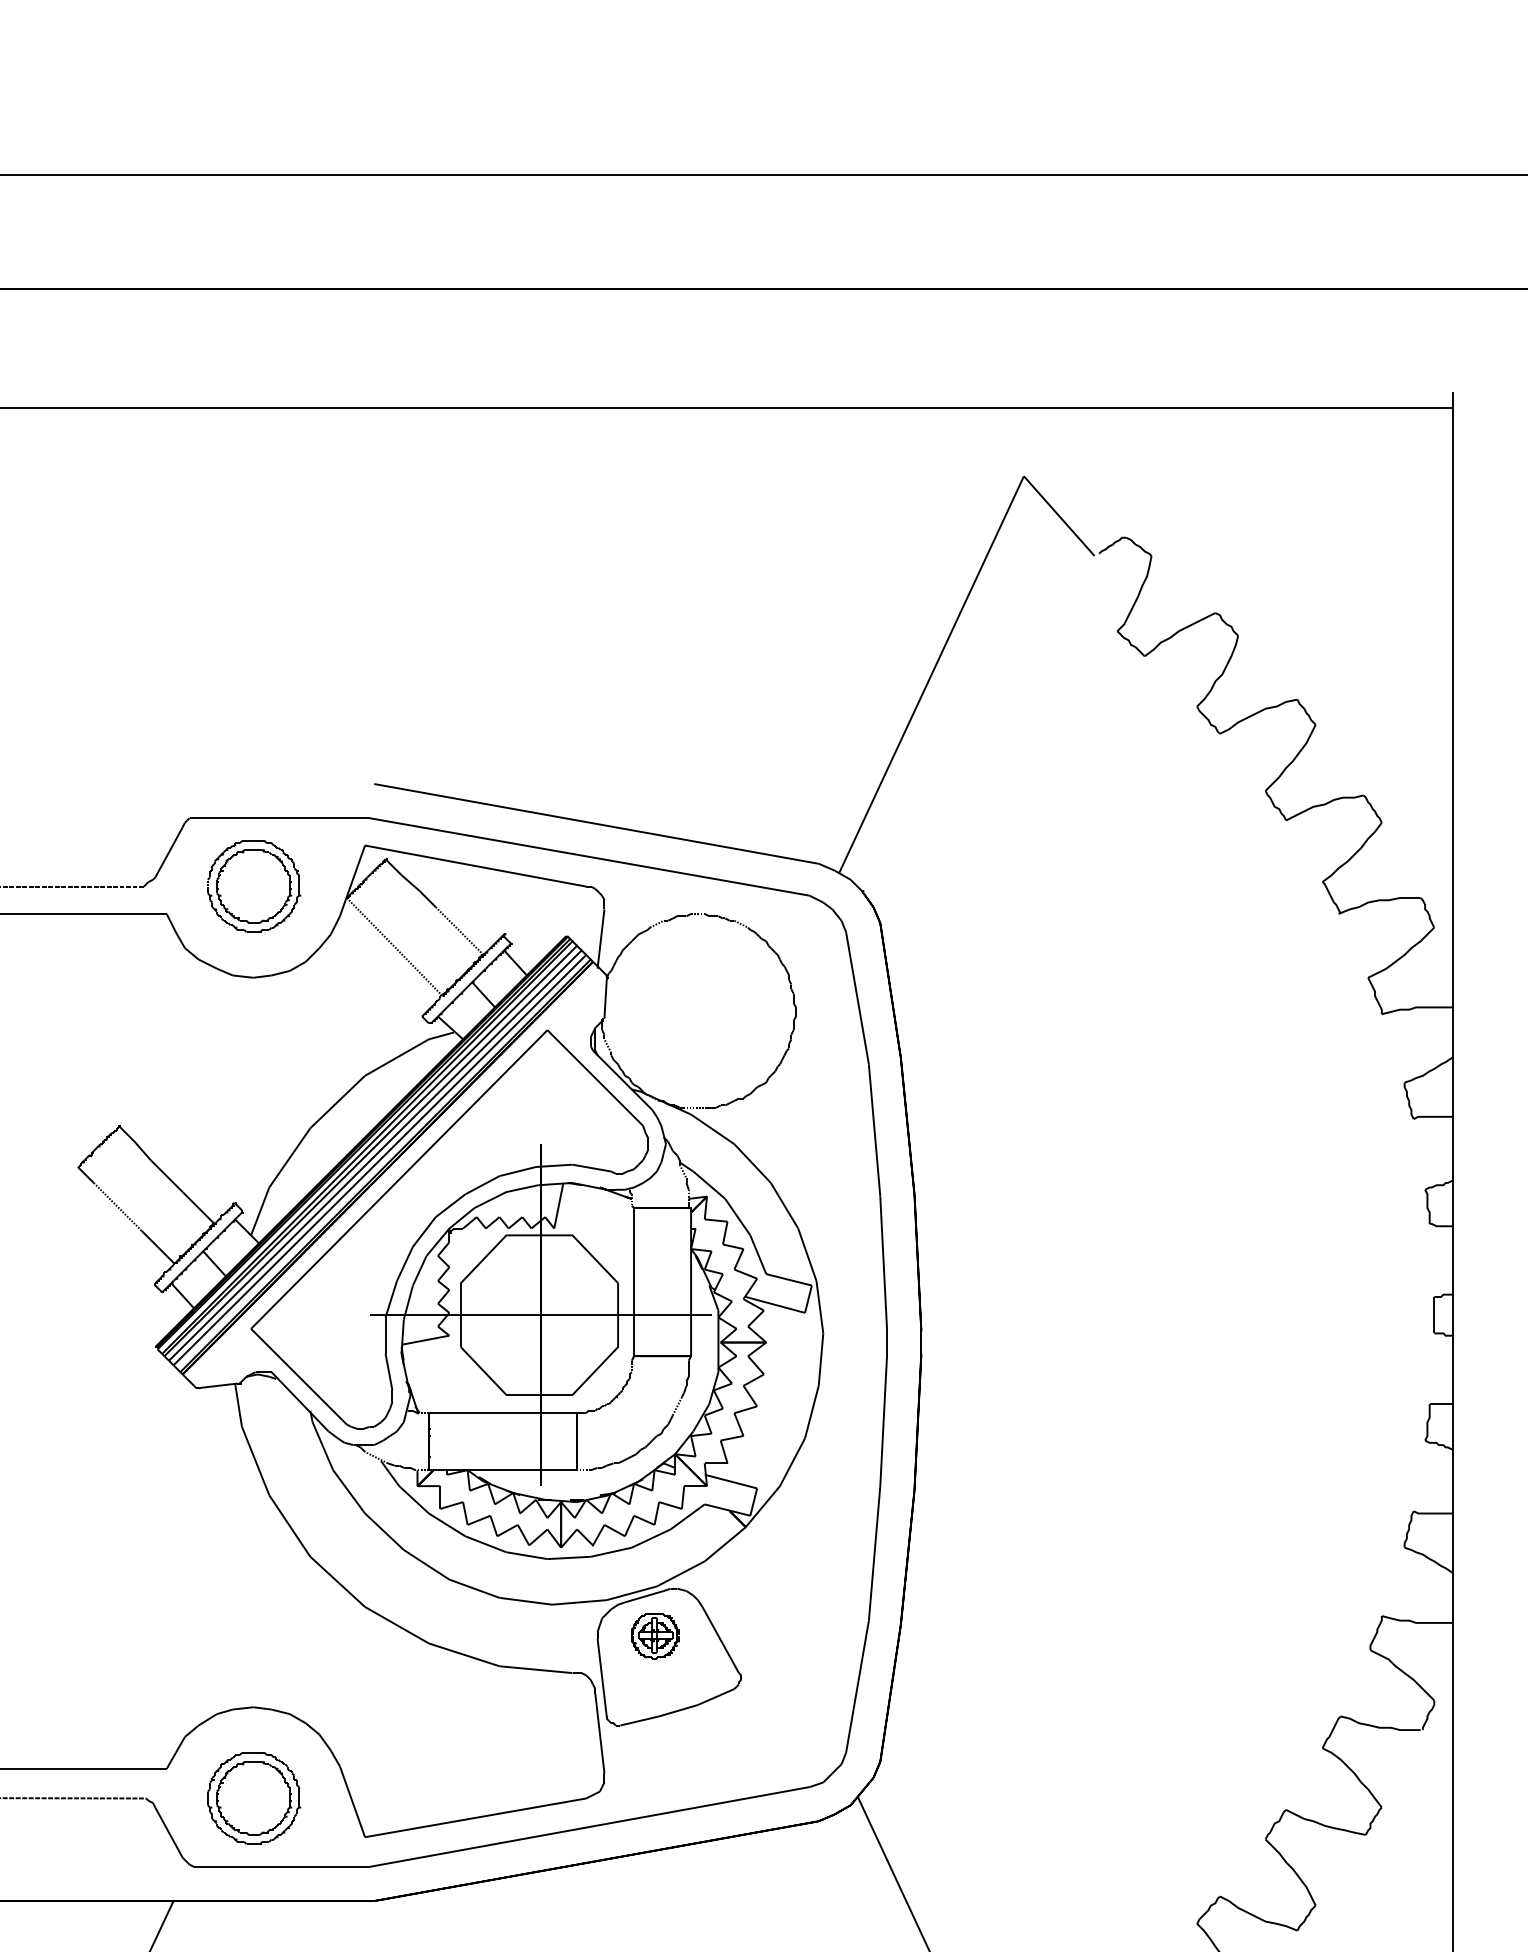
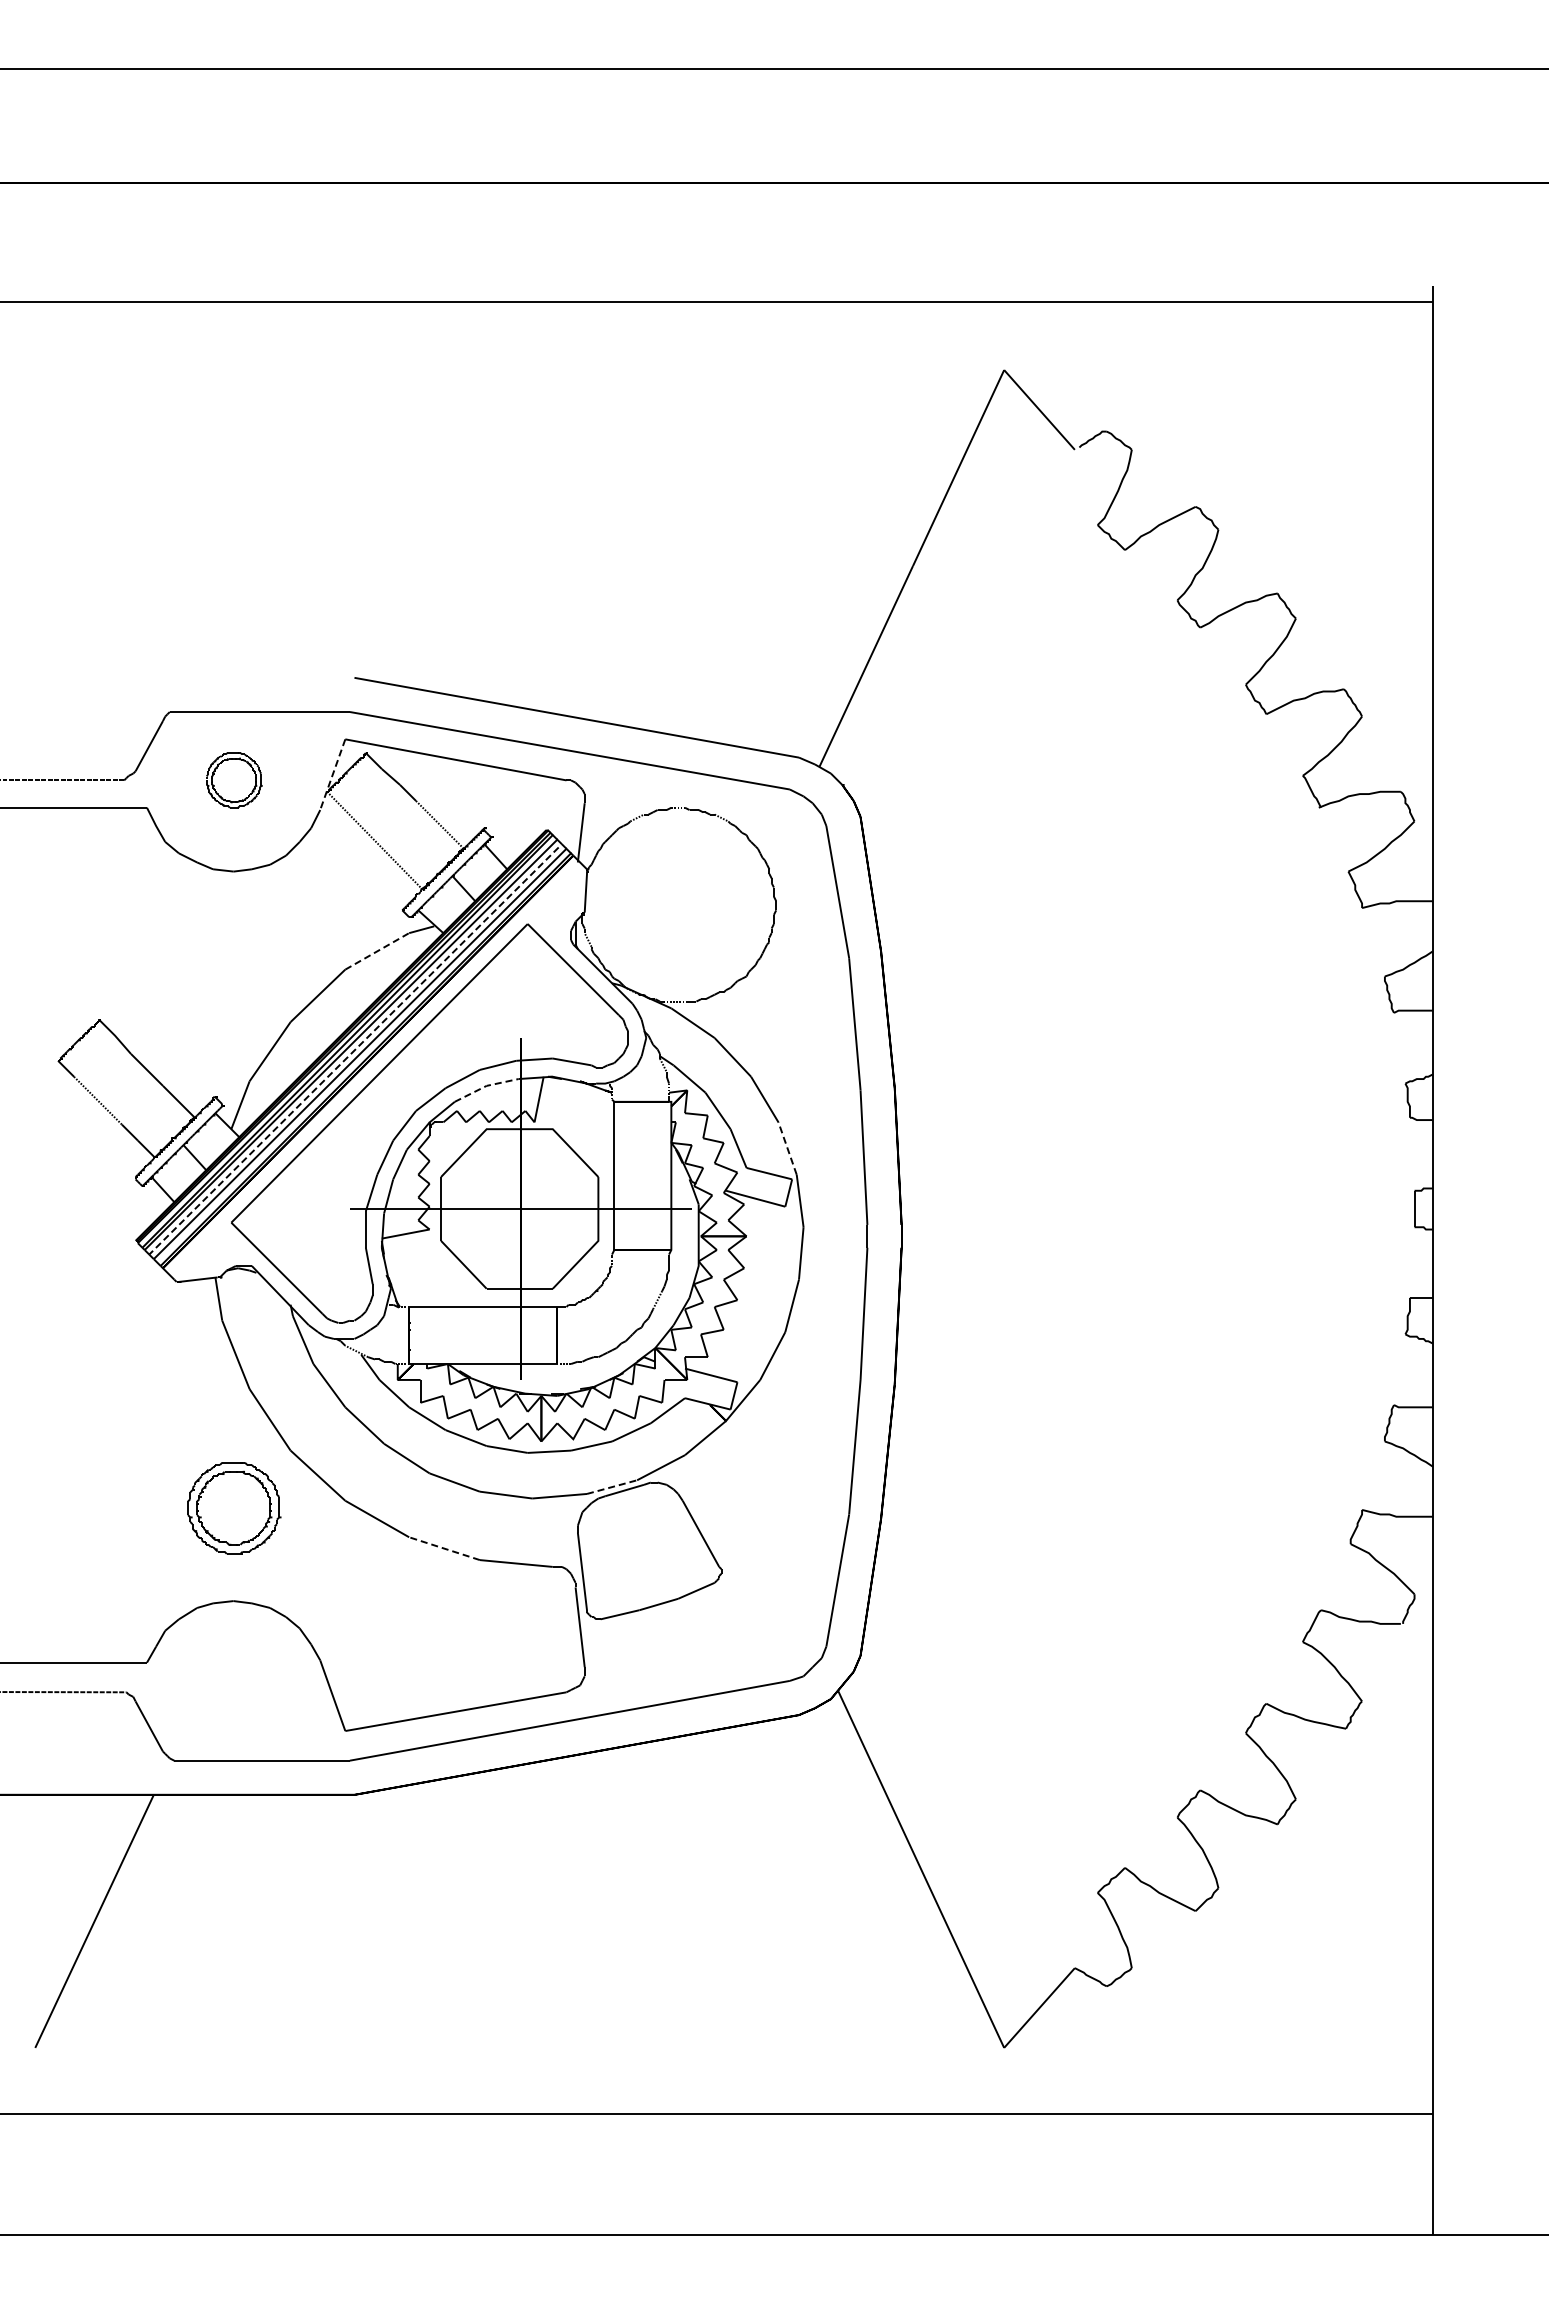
line: (352, 881) -> (332, 775), solid -> dashed
part: (254, 886) -> (234, 780), size x0.6
line: (397, 1057) -> (377, 951), solid -> dashed
line: (378, 1152) -> (358, 1046), solid -> dashed
line: (505, 1192) -> (485, 1086), solid -> dashed
line: (807, 1254) -> (787, 1148), solid -> dashed
line: (632, 1593) -> (612, 1487), solid -> dashed
part: (655, 1636) -> (635, 1530), removed
line: (464, 1654) -> (444, 1548), solid -> dashed
part: (254, 1798) -> (234, 1508), moved

